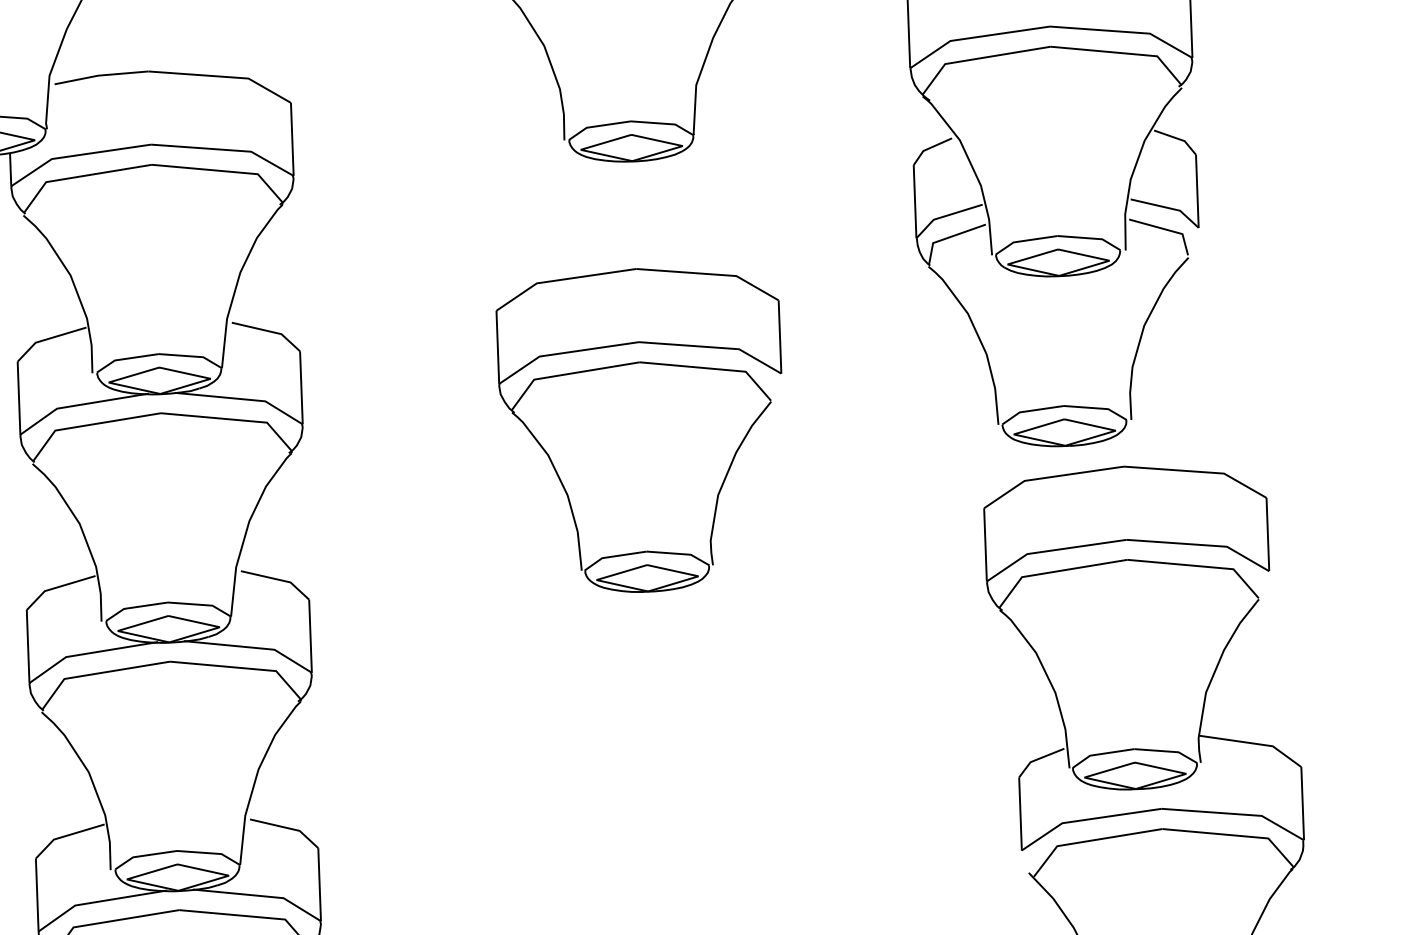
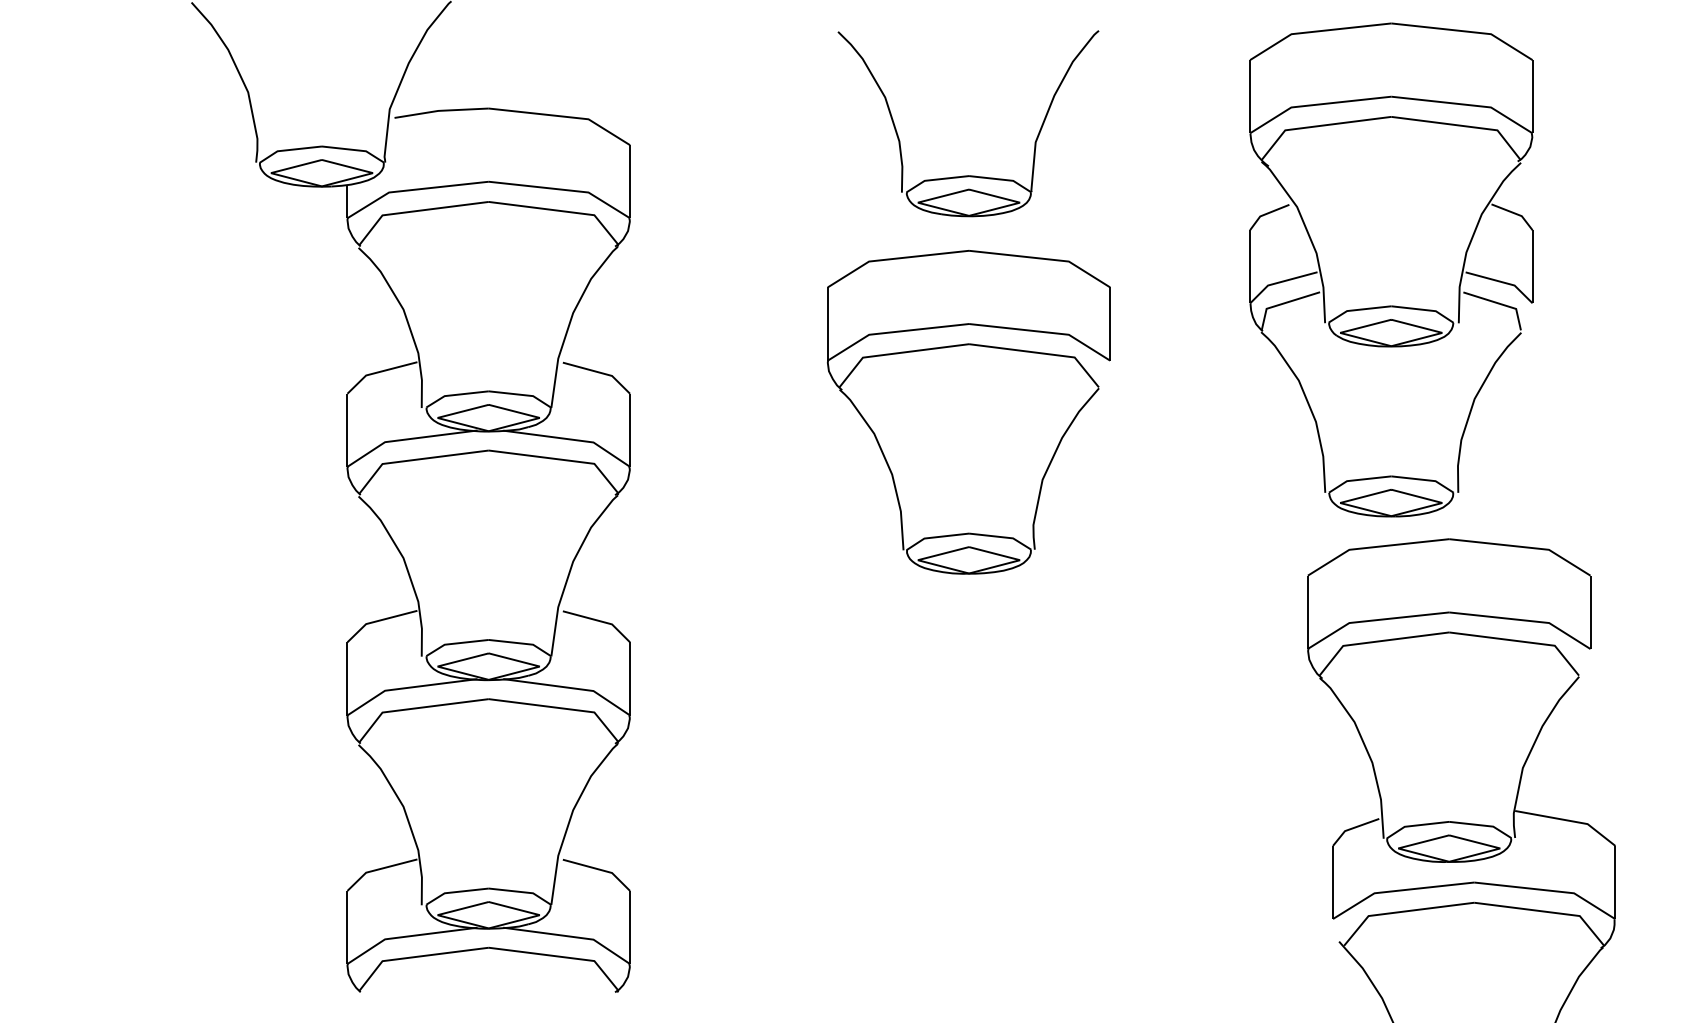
part: (631, 364) -> (960, 346), moved

